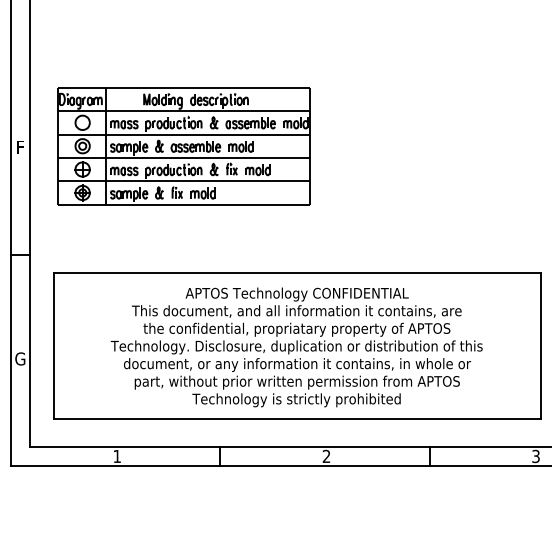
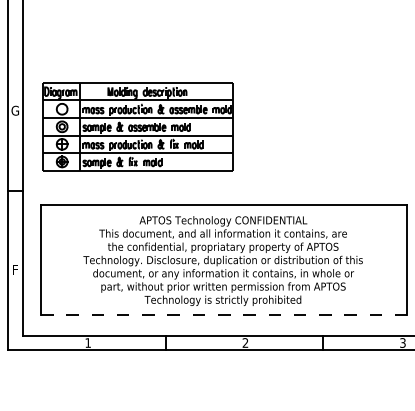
part: (182, 145) -> (137, 126), moved
text: (20, 147) -> (15, 110), F -> G
text: (20, 358) -> (15, 269), G -> F
line: (297, 419) -> (223, 315), solid -> dashed

